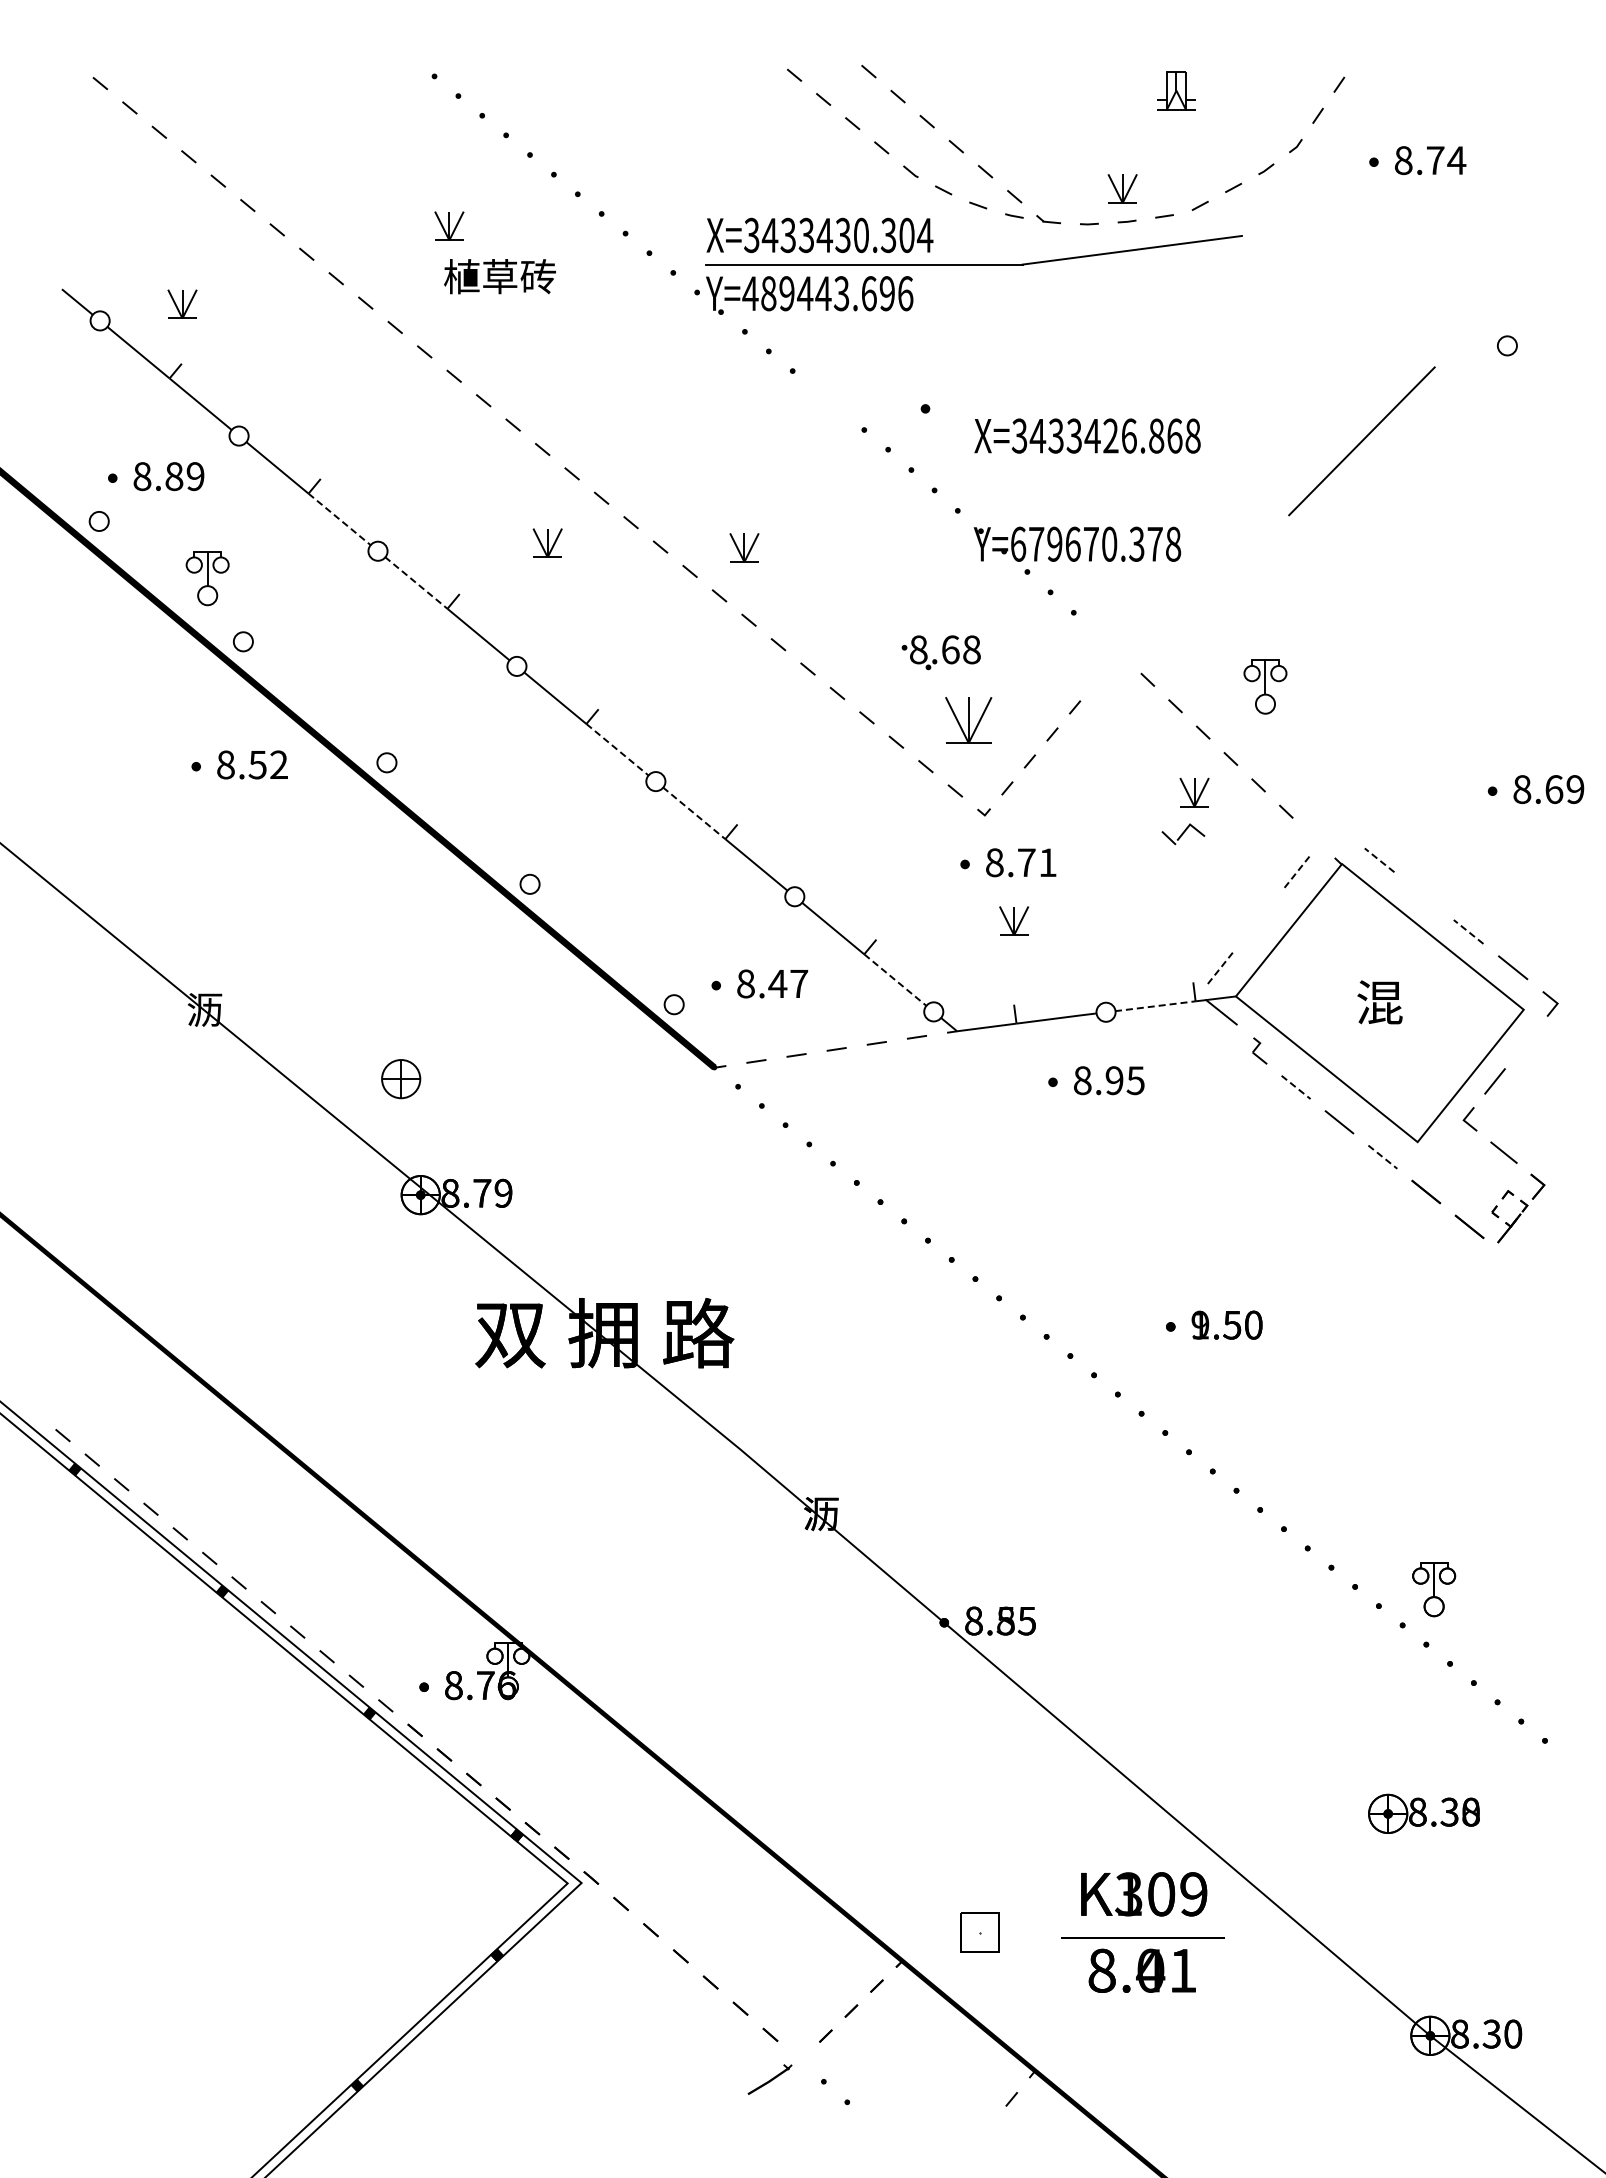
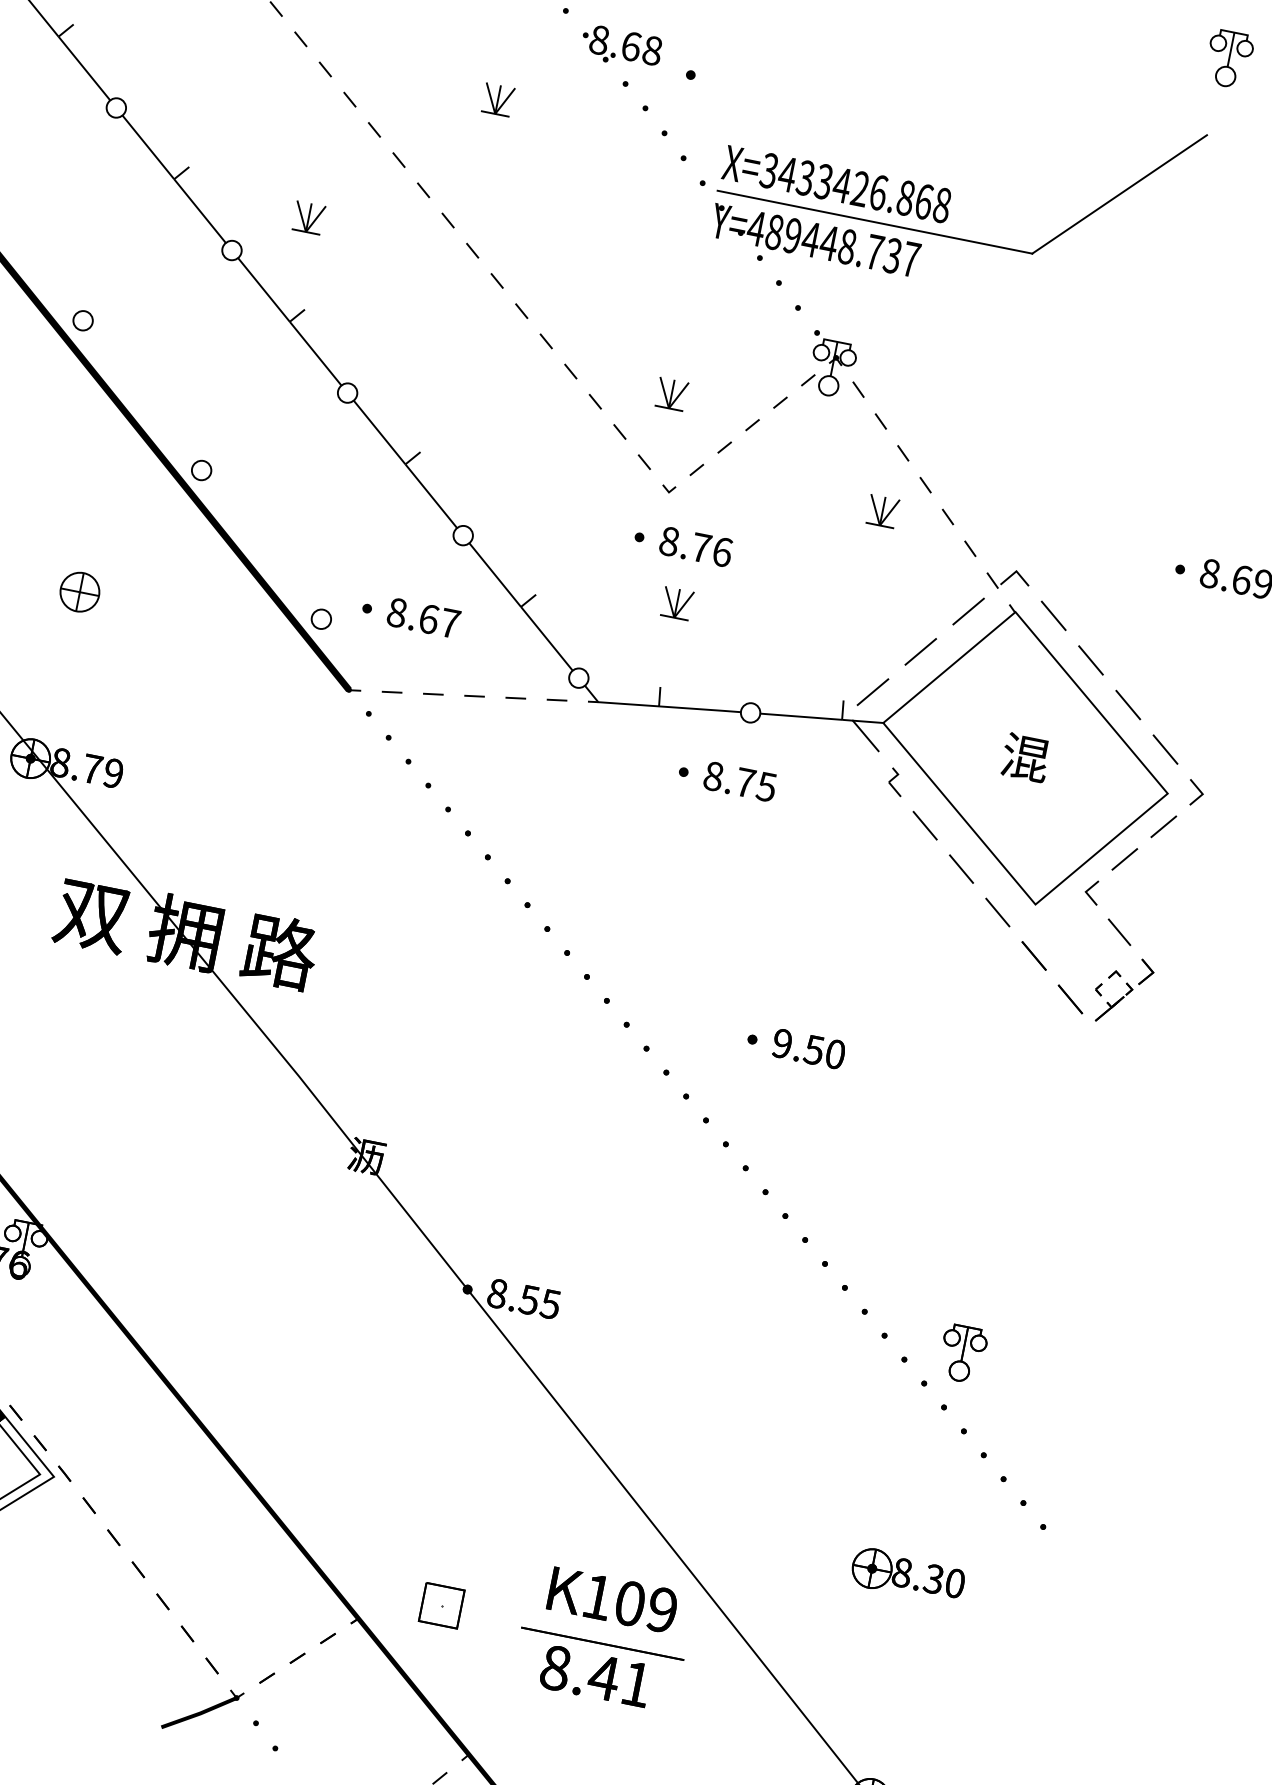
text: (1087, 435) -> (837, 183), moved
line: (1131, 515) -> (875, 222), added
line: (339, 519) -> (84, 68), dashed -> solid
part: (547, 542) -> (308, 217), moved
text: (1095, 543) -> (833, 243), Y=679670.378 -> Y=489448.737
part: (744, 547) -> (498, 99), moved
line: (416, 582) -> (148, 146), dashed -> solid
text: (940, 652) -> (620, 47), moved
part: (1115, 661) -> (829, 364), added
part: (1265, 686) -> (1229, 58), moved
part: (968, 719) -> (671, 393), size x0.62
line: (617, 749) -> (315, 353), dashed -> solid
line: (694, 813) -> (379, 432), dashed -> solid
part: (1183, 834) -> (1007, 579), moved
line: (1379, 860) -> (1053, 616), dashed -> solid
text: (1047, 862) -> (722, 551), 8.71 -> 8.76
line: (1296, 872) -> (968, 611), dashed -> solid
line: (1424, 895) -> (1091, 659), added
line: (1258, 920) -> (920, 651), added
line: (1468, 931) -> (1128, 704), dashed -> solid
line: (1220, 968) -> (873, 692), dashed -> solid
line: (895, 980) -> (546, 639), dashed -> solid
text: (777, 983) -> (428, 618), 8.47 -> 8.67
line: (1155, 1006) -> (801, 716), dashed -> solid
line: (1526, 1042) -> (1163, 826), added
part: (401, 1079) -> (80, 592), moved
text: (1114, 1080) -> (745, 782), 8.95 -> 8.75
line: (1296, 1087) -> (925, 825), dashed -> solid
line: (1382, 1157) -> (997, 912), dashed -> solid
text: (1200, 1324) -> (782, 1043), 1.50 -> 9.50
text: (1005, 1620) -> (529, 1299), 8.85 -> 8.55
text: (1470, 1812) -> (954, 1583), 8.38 -> 8.30
text: (1128, 1894) -> (597, 1597), K309 -> K109
text: (1150, 1970) -> (603, 1677), 8.01 -> 8.41
part: (769, 2079) -> (202, 1710), size x1.67

